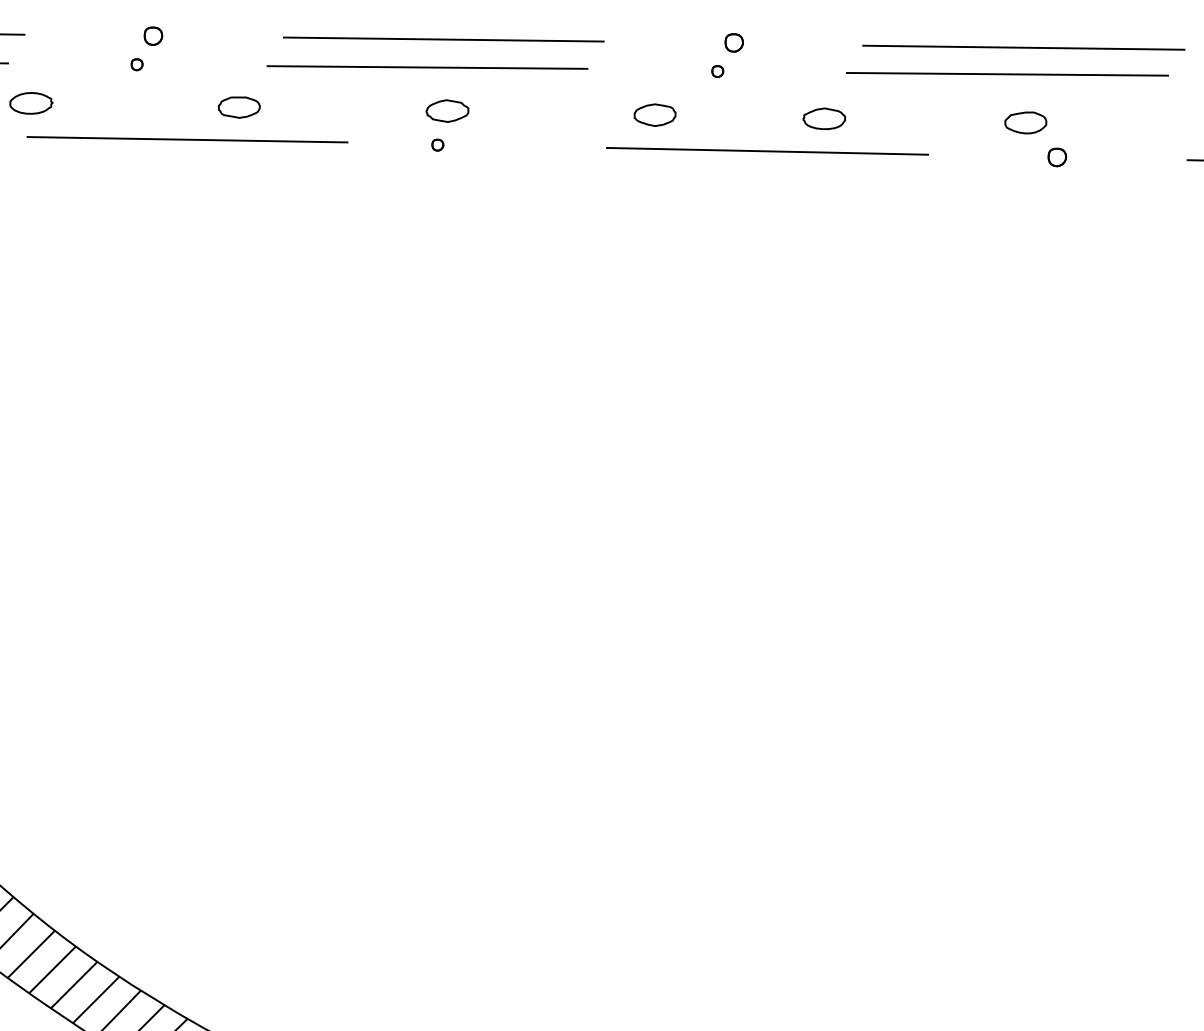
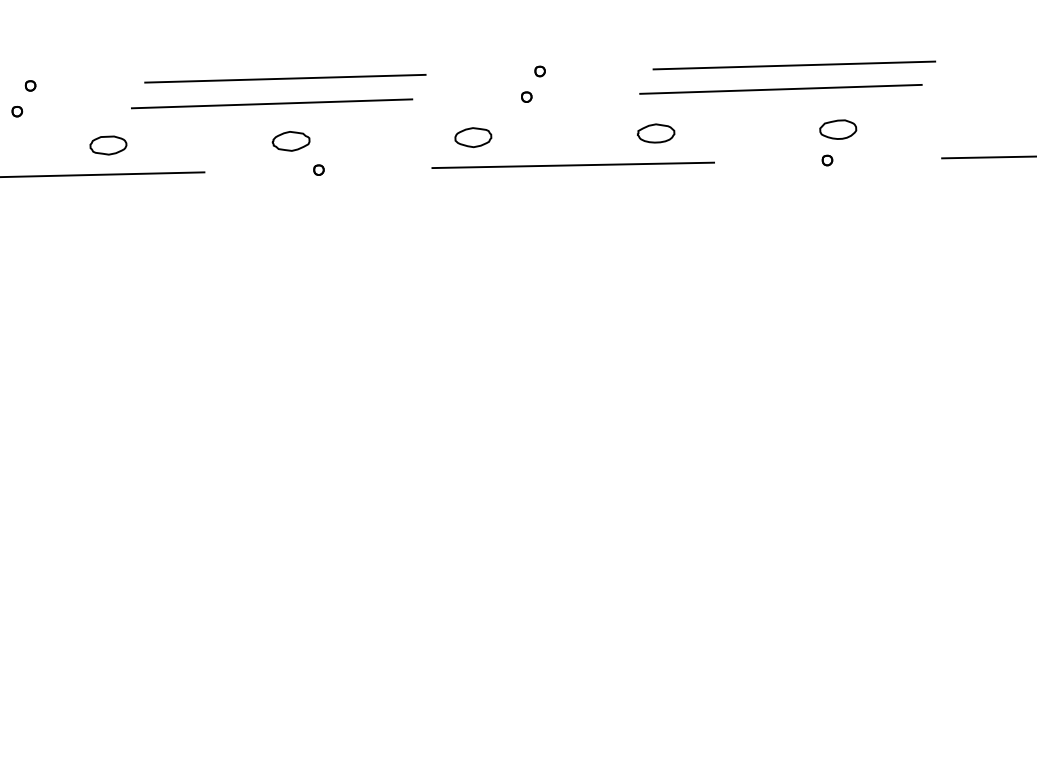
part: (153, 35) -> (30, 85), size x0.62
part: (733, 42) -> (539, 71), size x0.62
part: (823, 118) -> (655, 133), moved
part: (1025, 122) -> (837, 129), moved
part: (437, 144) -> (318, 169), moved
part: (1056, 157) -> (826, 160), size x0.62

